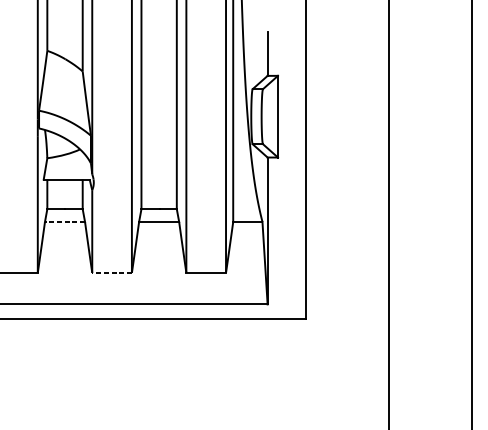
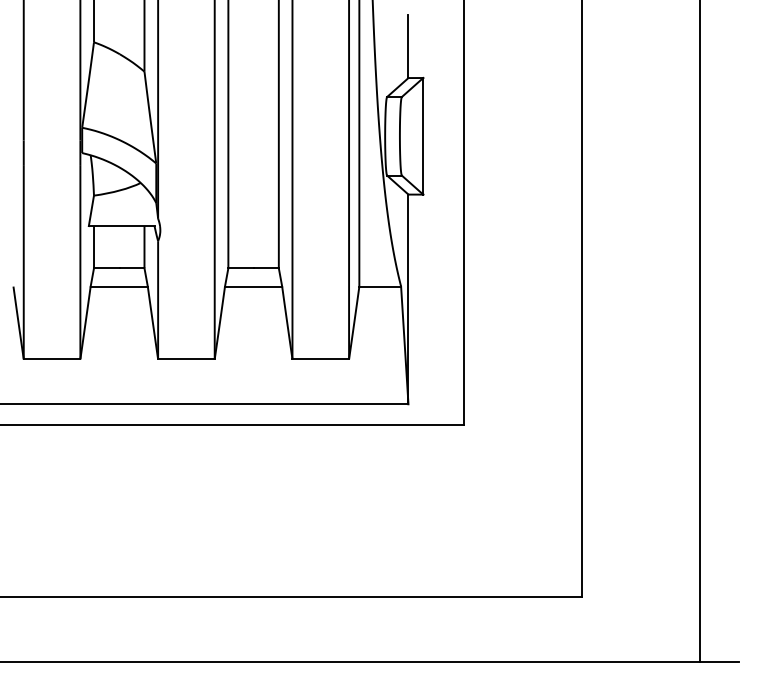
line: (65, 221) -> (119, 286), dashed -> solid
line: (111, 273) -> (185, 359), dashed -> solid

